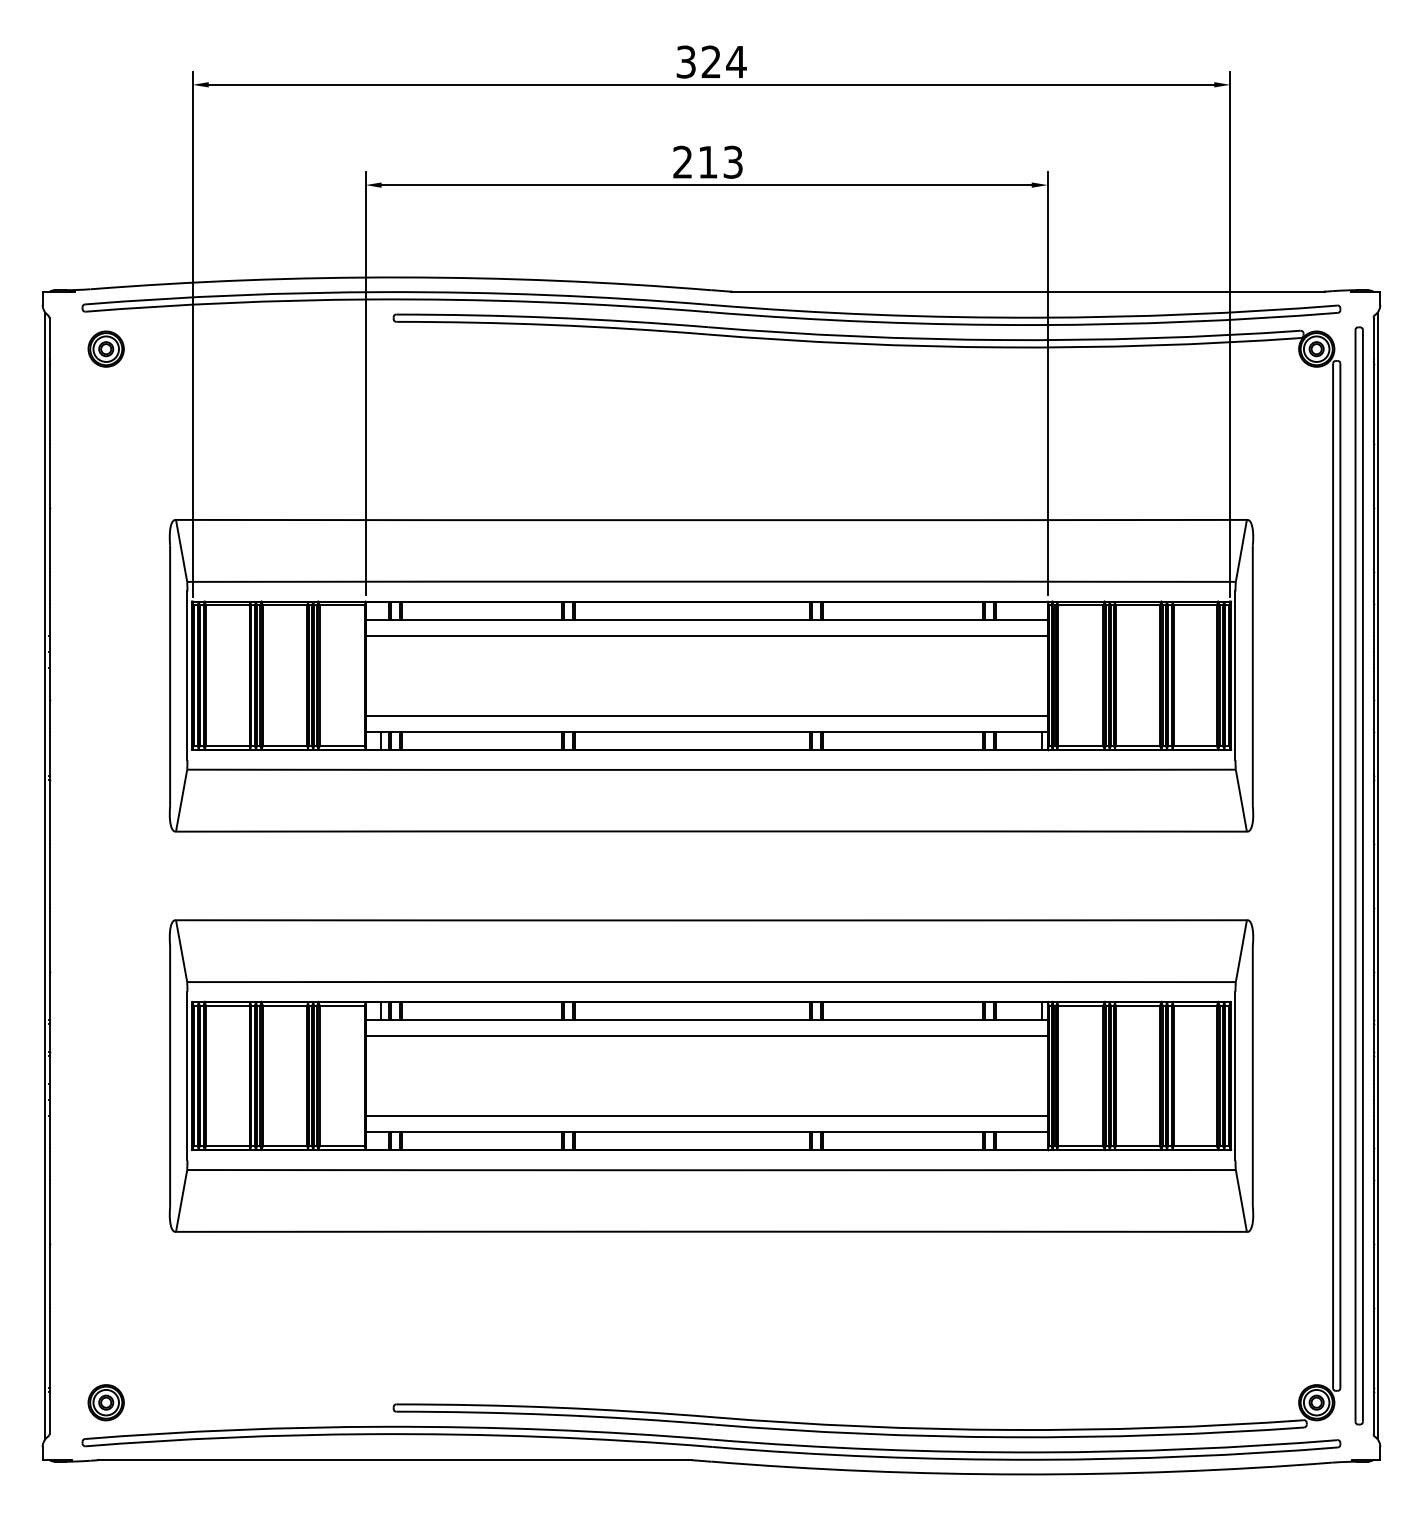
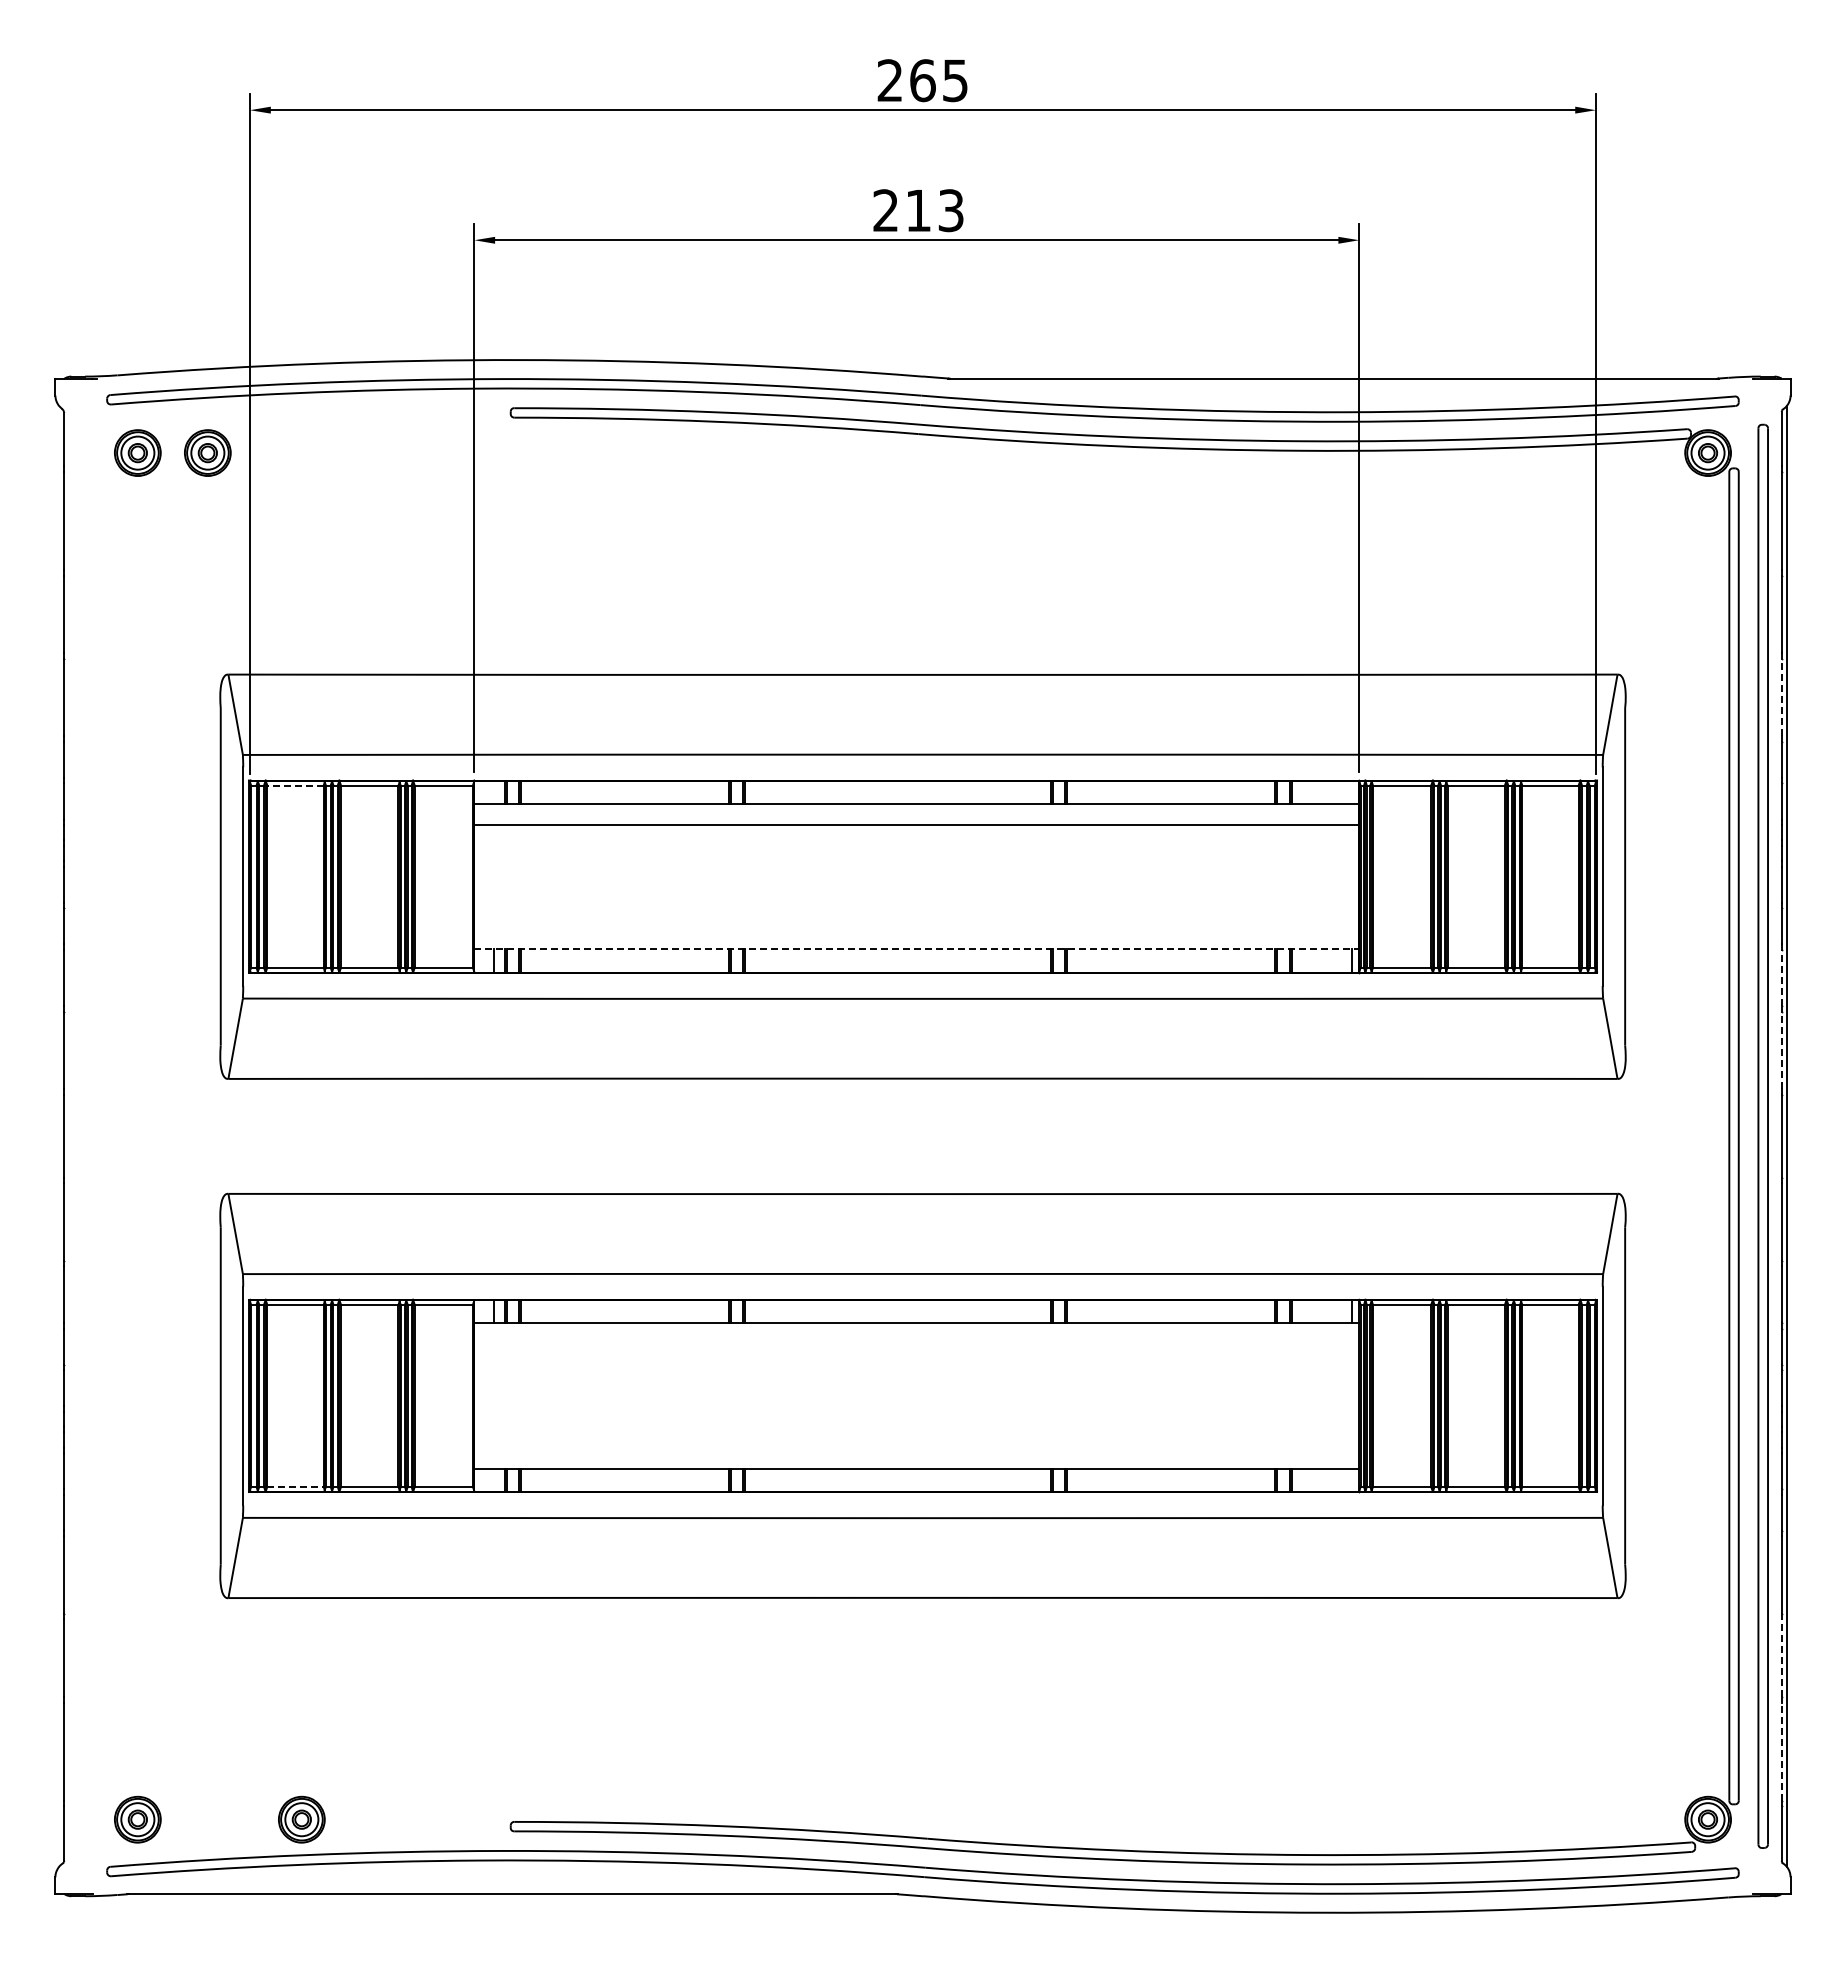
text: (711, 61) -> (922, 80), 324 -> 265
part: (159, 348) -> (207, 452), added
line: (1373, 537) -> (1781, 697), solid -> dashed
line: (227, 605) -> (295, 785), solid -> dashed
line: (706, 715) -> (916, 928), removed
line: (707, 731) -> (917, 949), solid -> dashed
line: (1373, 753) -> (1781, 977), solid -> dashed
line: (1373, 809) -> (1781, 1050), solid -> dashed
line: (45, 875) -> (58, 1135), removed
line: (706, 1035) -> (916, 1343), removed
line: (706, 1115) -> (916, 1447), removed
line: (228, 1145) -> (296, 1486), solid -> dashed
line: (1373, 1278) -> (1781, 1658), solid -> dashed
line: (1373, 1350) -> (1781, 1751), solid -> dashed
part: (232, 1402) -> (301, 1819), added

